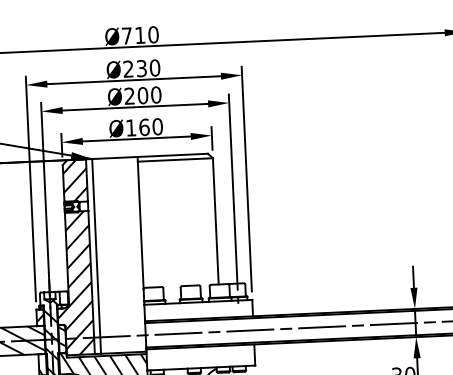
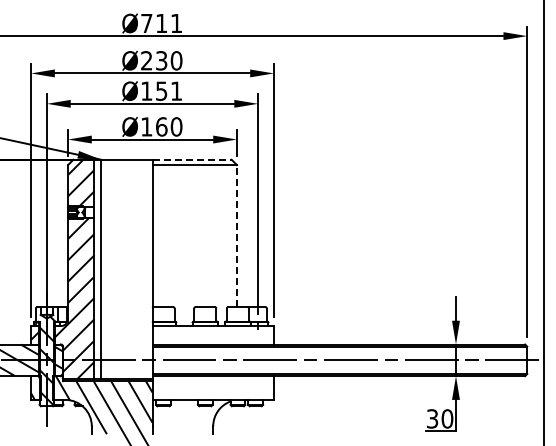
text: (153, 34) -> (176, 23), Ø710 -> Ø711
text: (142, 95) -> (161, 90), Ø200 -> Ø151
line: (173, 155) -> (192, 159), solid -> dashed
line: (215, 221) -> (236, 236), solid -> dashed

